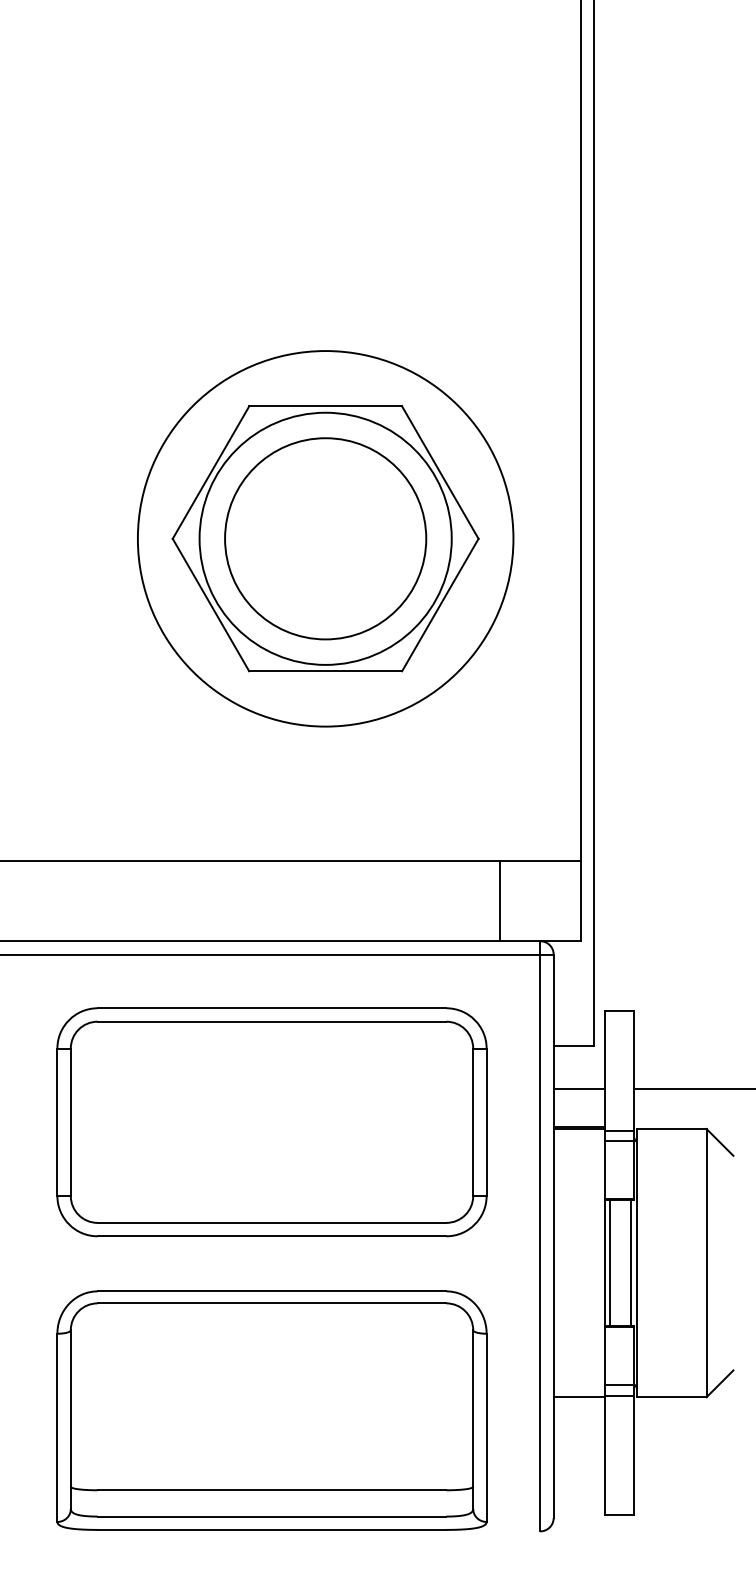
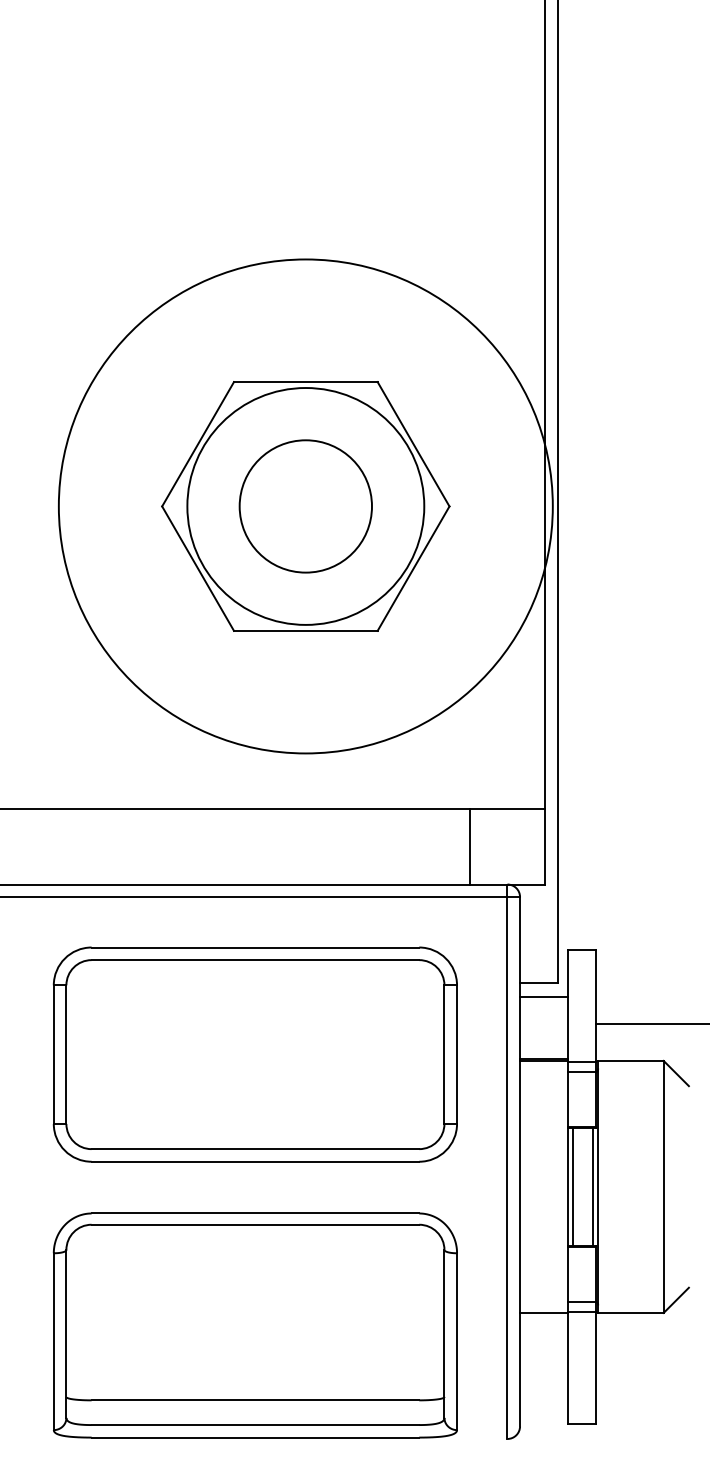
circle: (325, 538) -> (305, 506), size x0.7
circle: (325, 538) -> (305, 506), size x1.4
line: (578, 1089) -> (543, 997), moved

